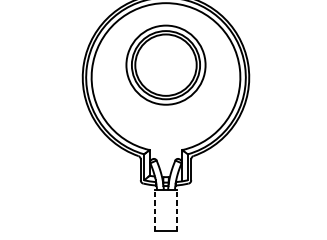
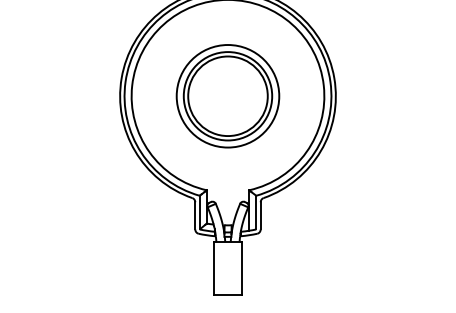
part: (165, 65) -> (227, 96), moved
line: (155, 210) -> (214, 268), dashed -> solid
line: (176, 210) -> (241, 268), dashed -> solid

